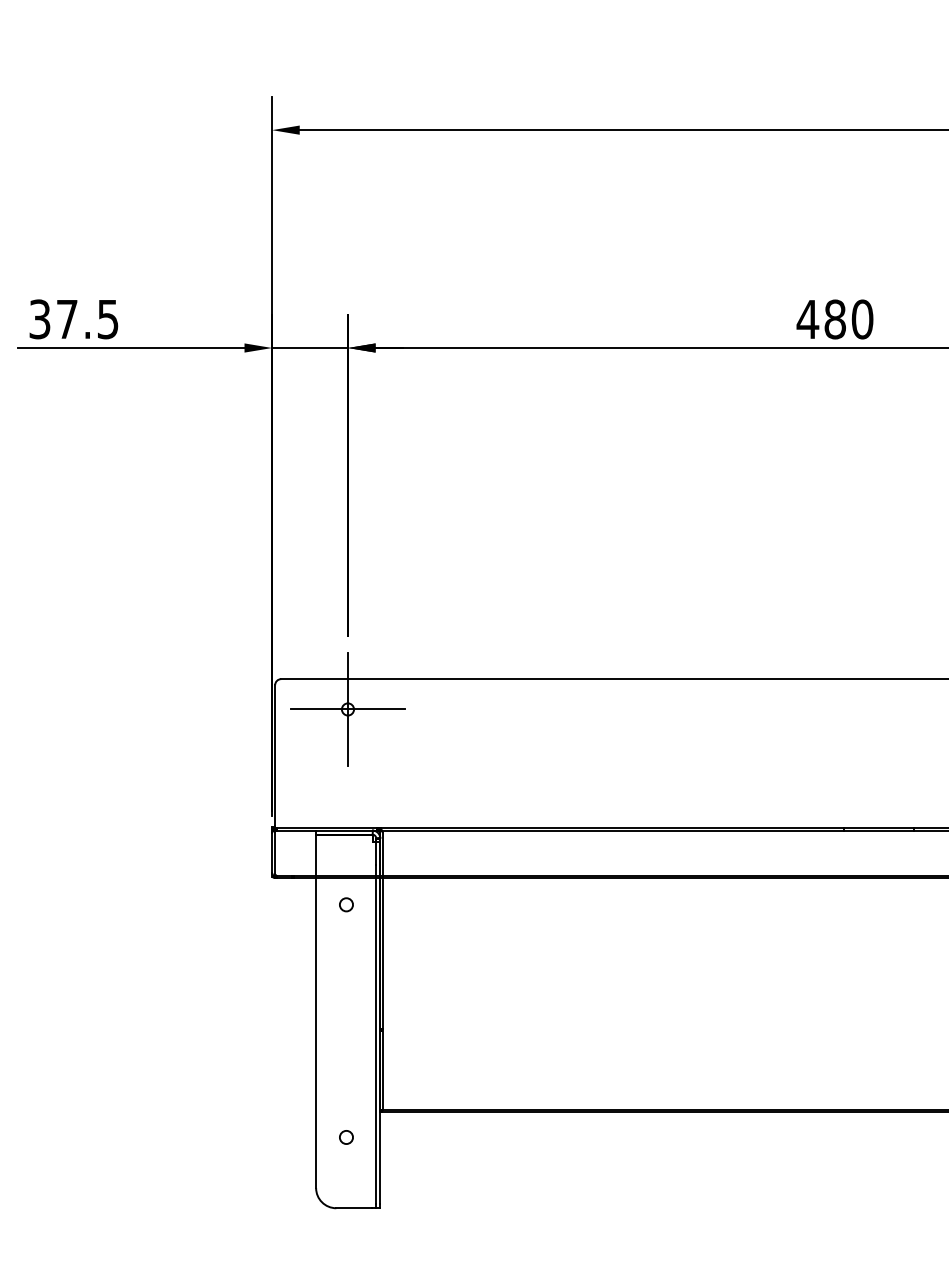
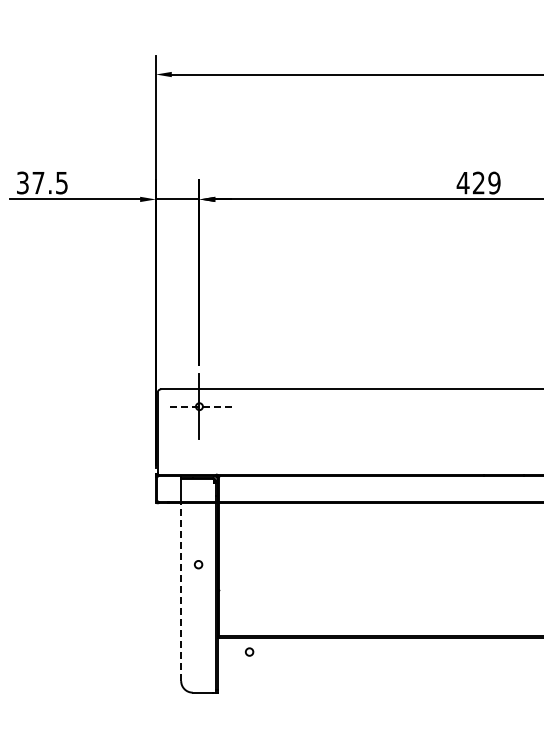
text: (848, 318) -> (486, 182), 480 -> 429
line: (346, 709) -> (198, 406), solid -> dashed
circle: (346, 904) -> (198, 564), moved
line: (316, 1033) -> (181, 592), solid -> dashed
circle: (346, 1136) -> (249, 651), moved

